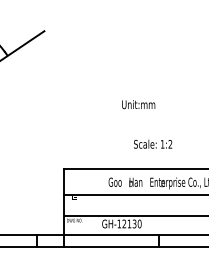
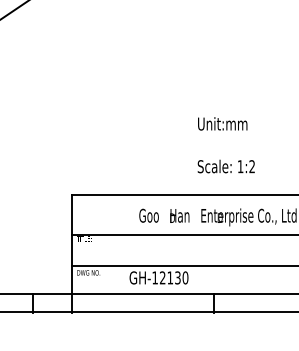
text: (138, 104) -> (222, 123), moved
text: (153, 143) -> (226, 165), moved

